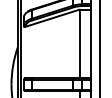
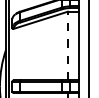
line: (79, 43) -> (67, 45), solid -> dashed

